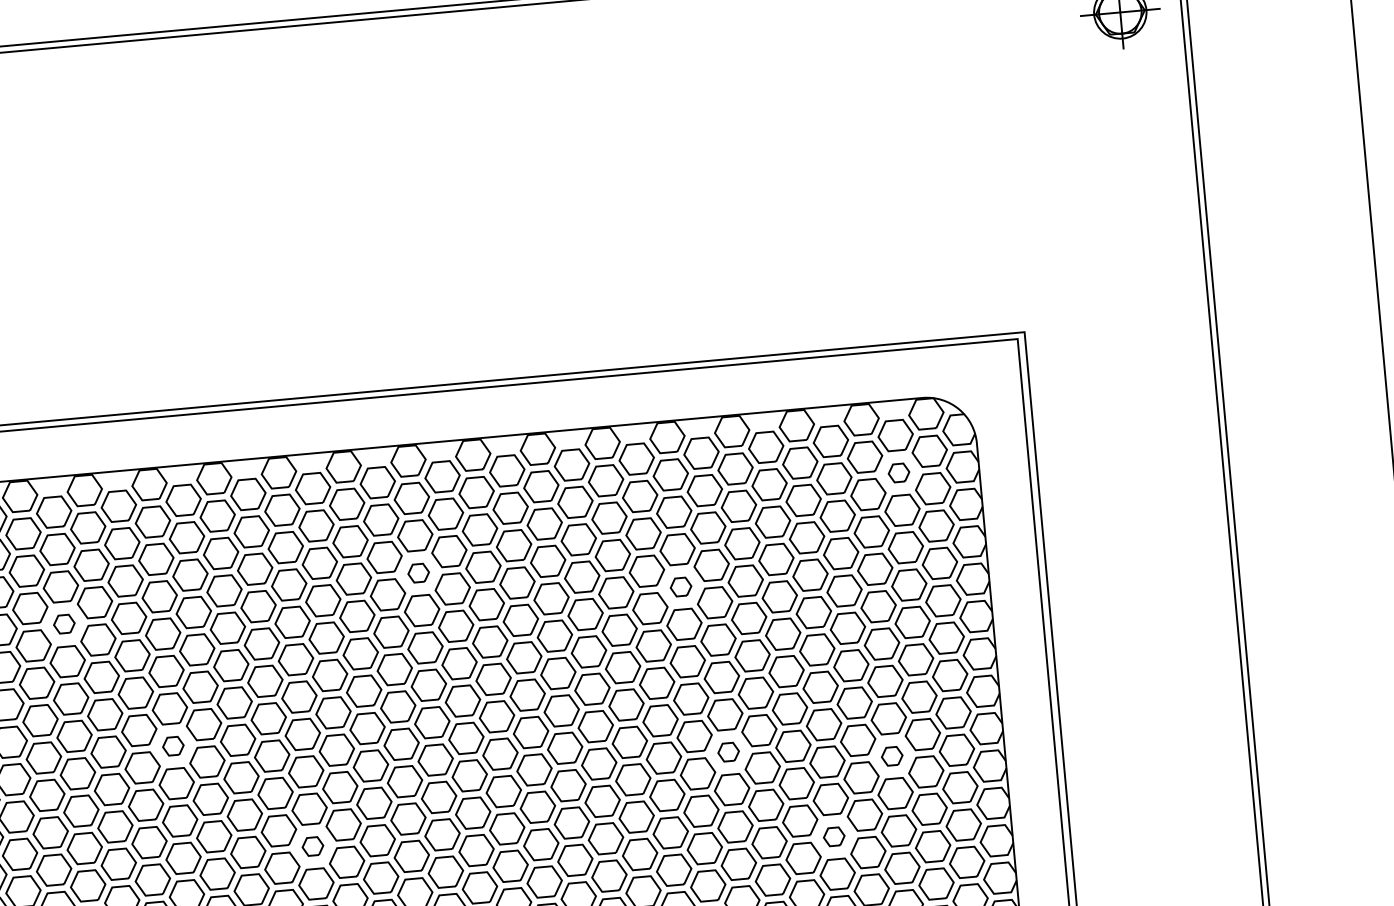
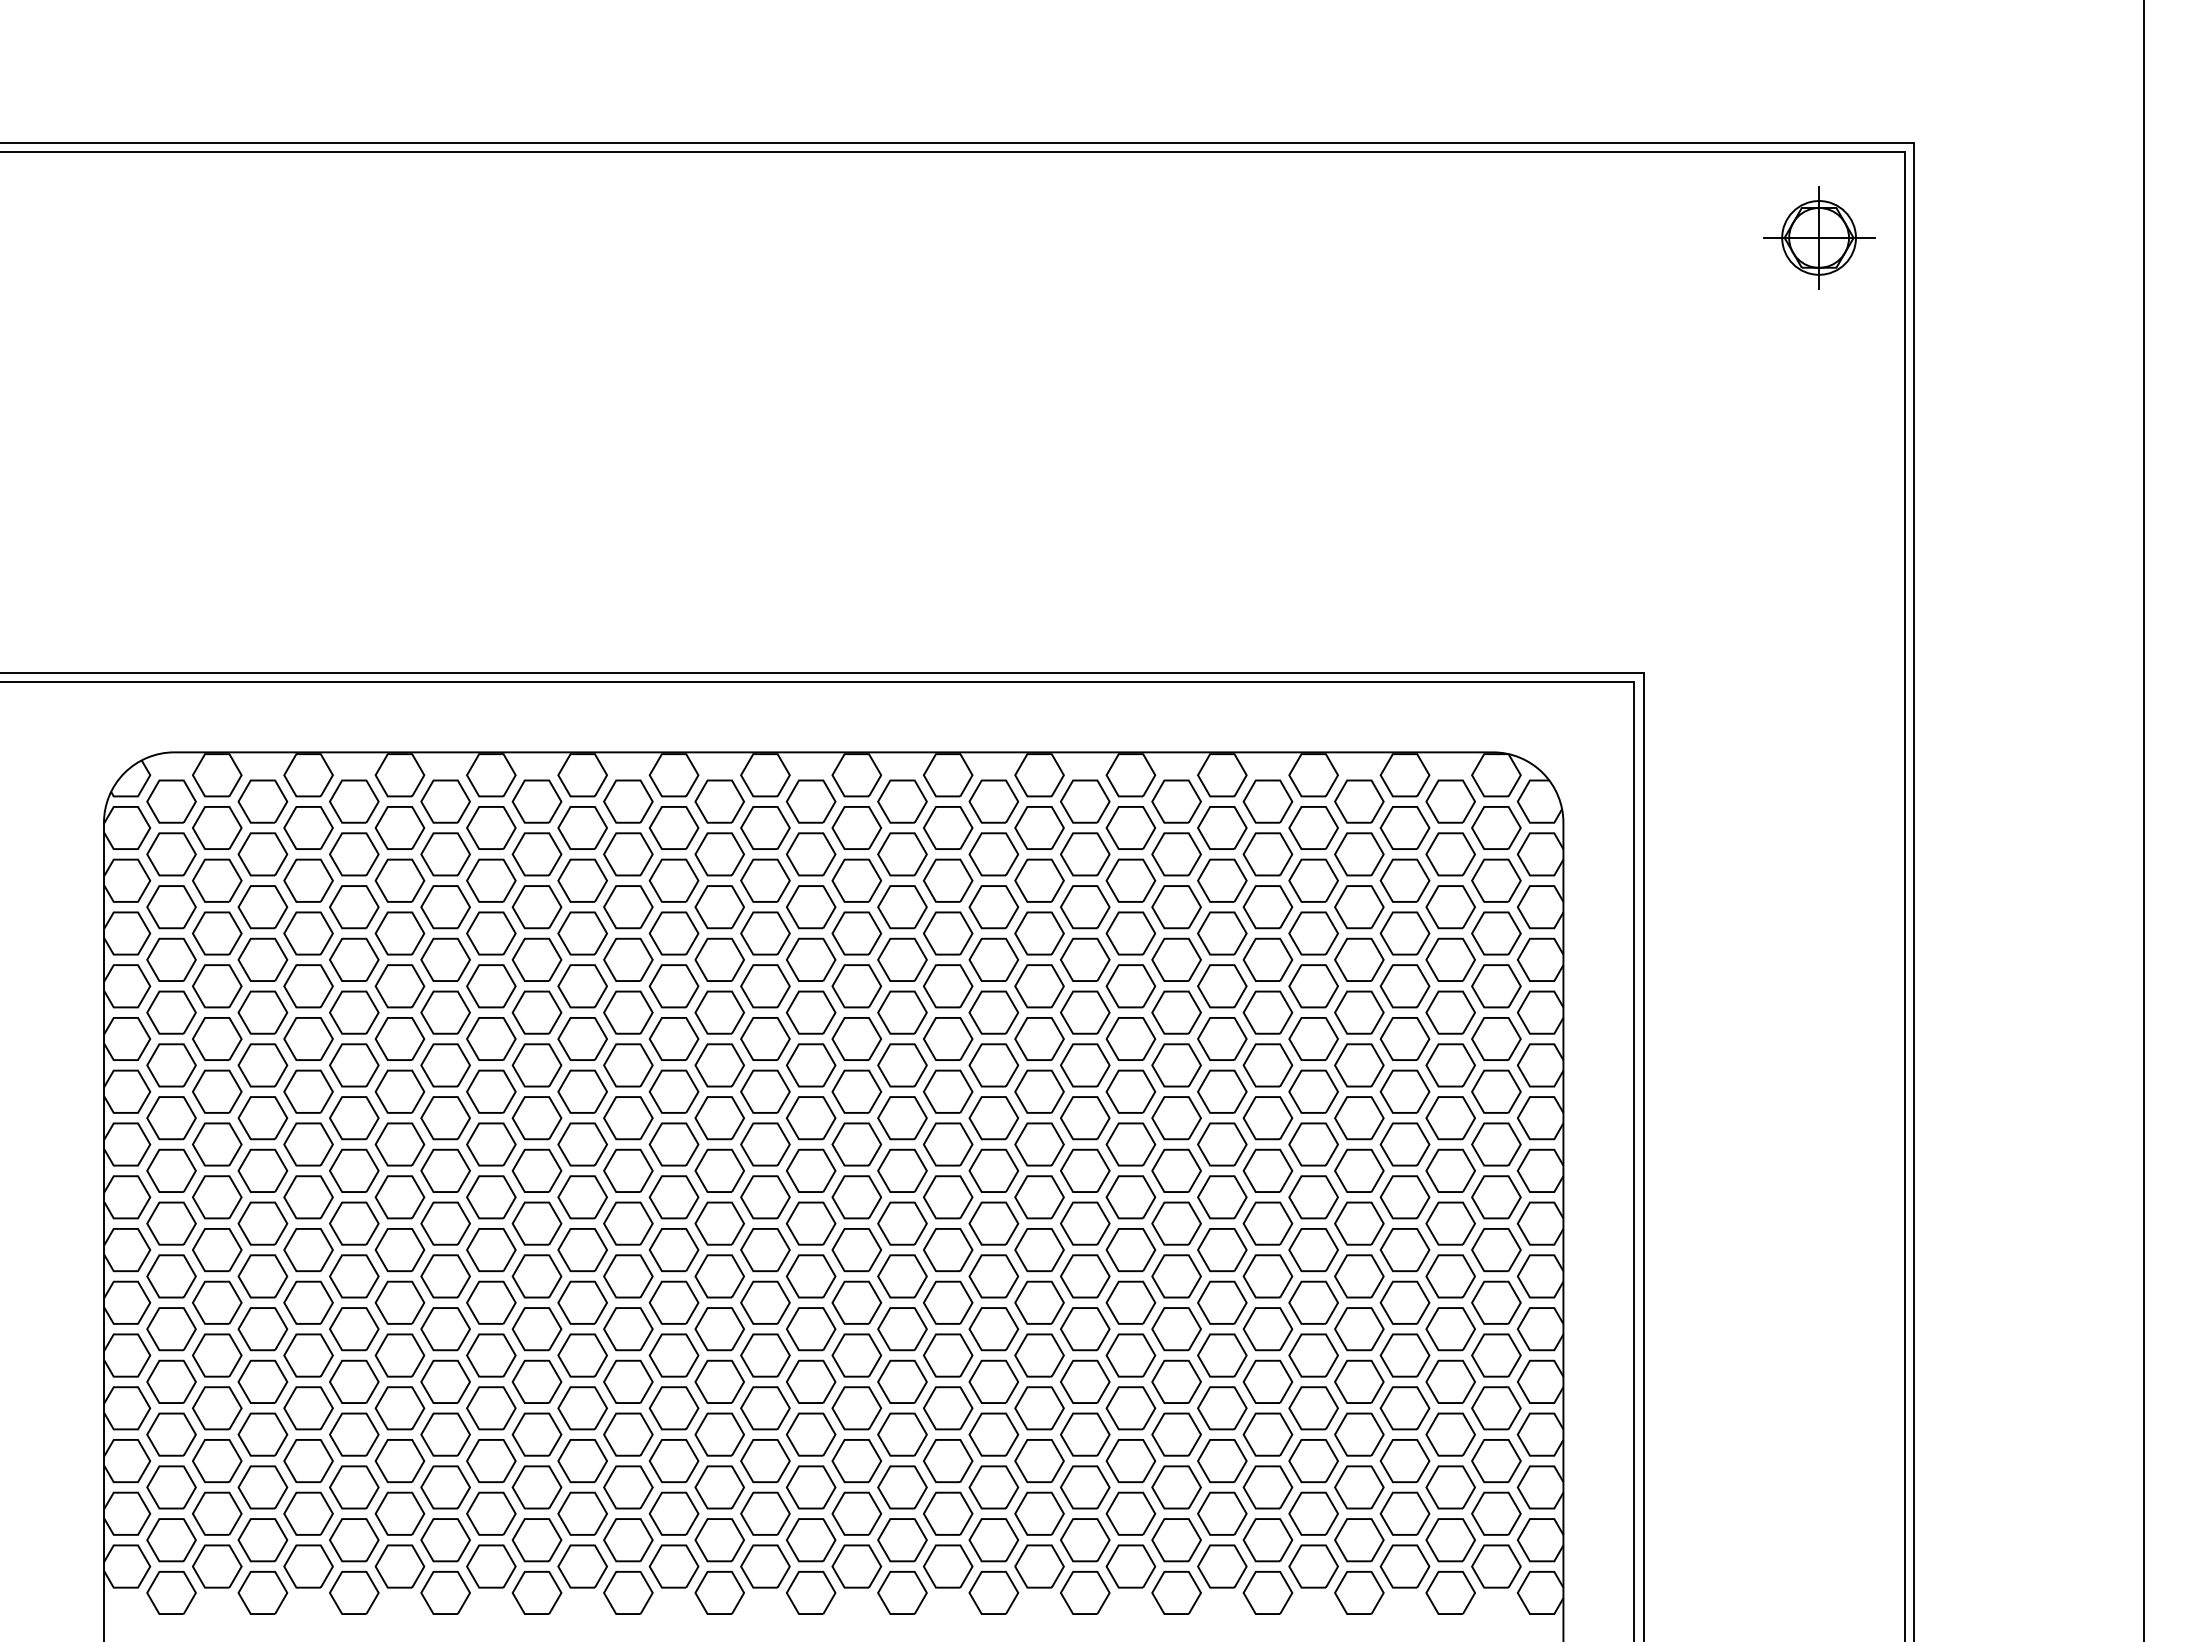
part: (898, 473) -> (1450, 854), size x1.67
part: (418, 573) -> (765, 933), size x1.67
part: (680, 587) -> (1130, 986), size x1.67
part: (64, 624) -> (262, 959), size x1.67
part: (173, 746) -> (399, 1144), size x1.67
part: (728, 752) -> (1176, 1223), size x1.67
part: (891, 756) -> (1404, 1250), size x1.67
part: (834, 836) -> (1313, 1355), size x1.67
part: (312, 846) -> (582, 1302), size x1.67

